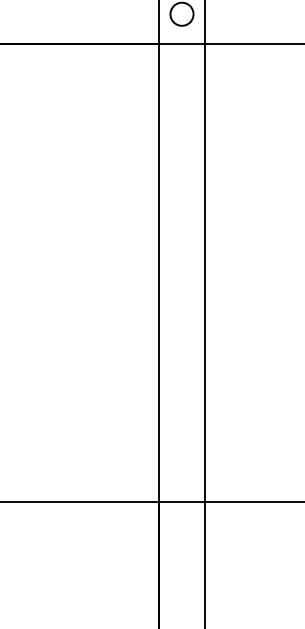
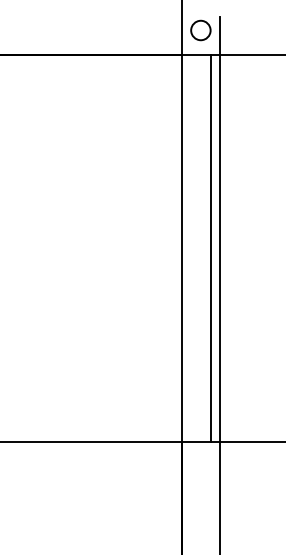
line: (193, 272) -> (210, 248), added

